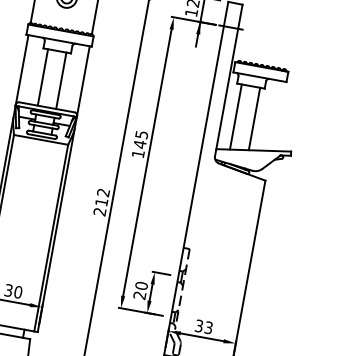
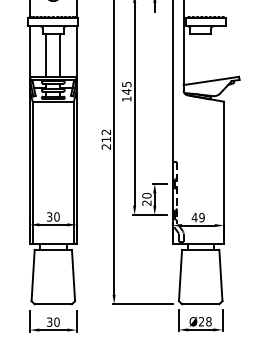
line: (235, 116) -> (193, 58), removed
line: (254, 118) -> (207, 57), removed
text: (202, 326) -> (197, 217), 33 -> 49

